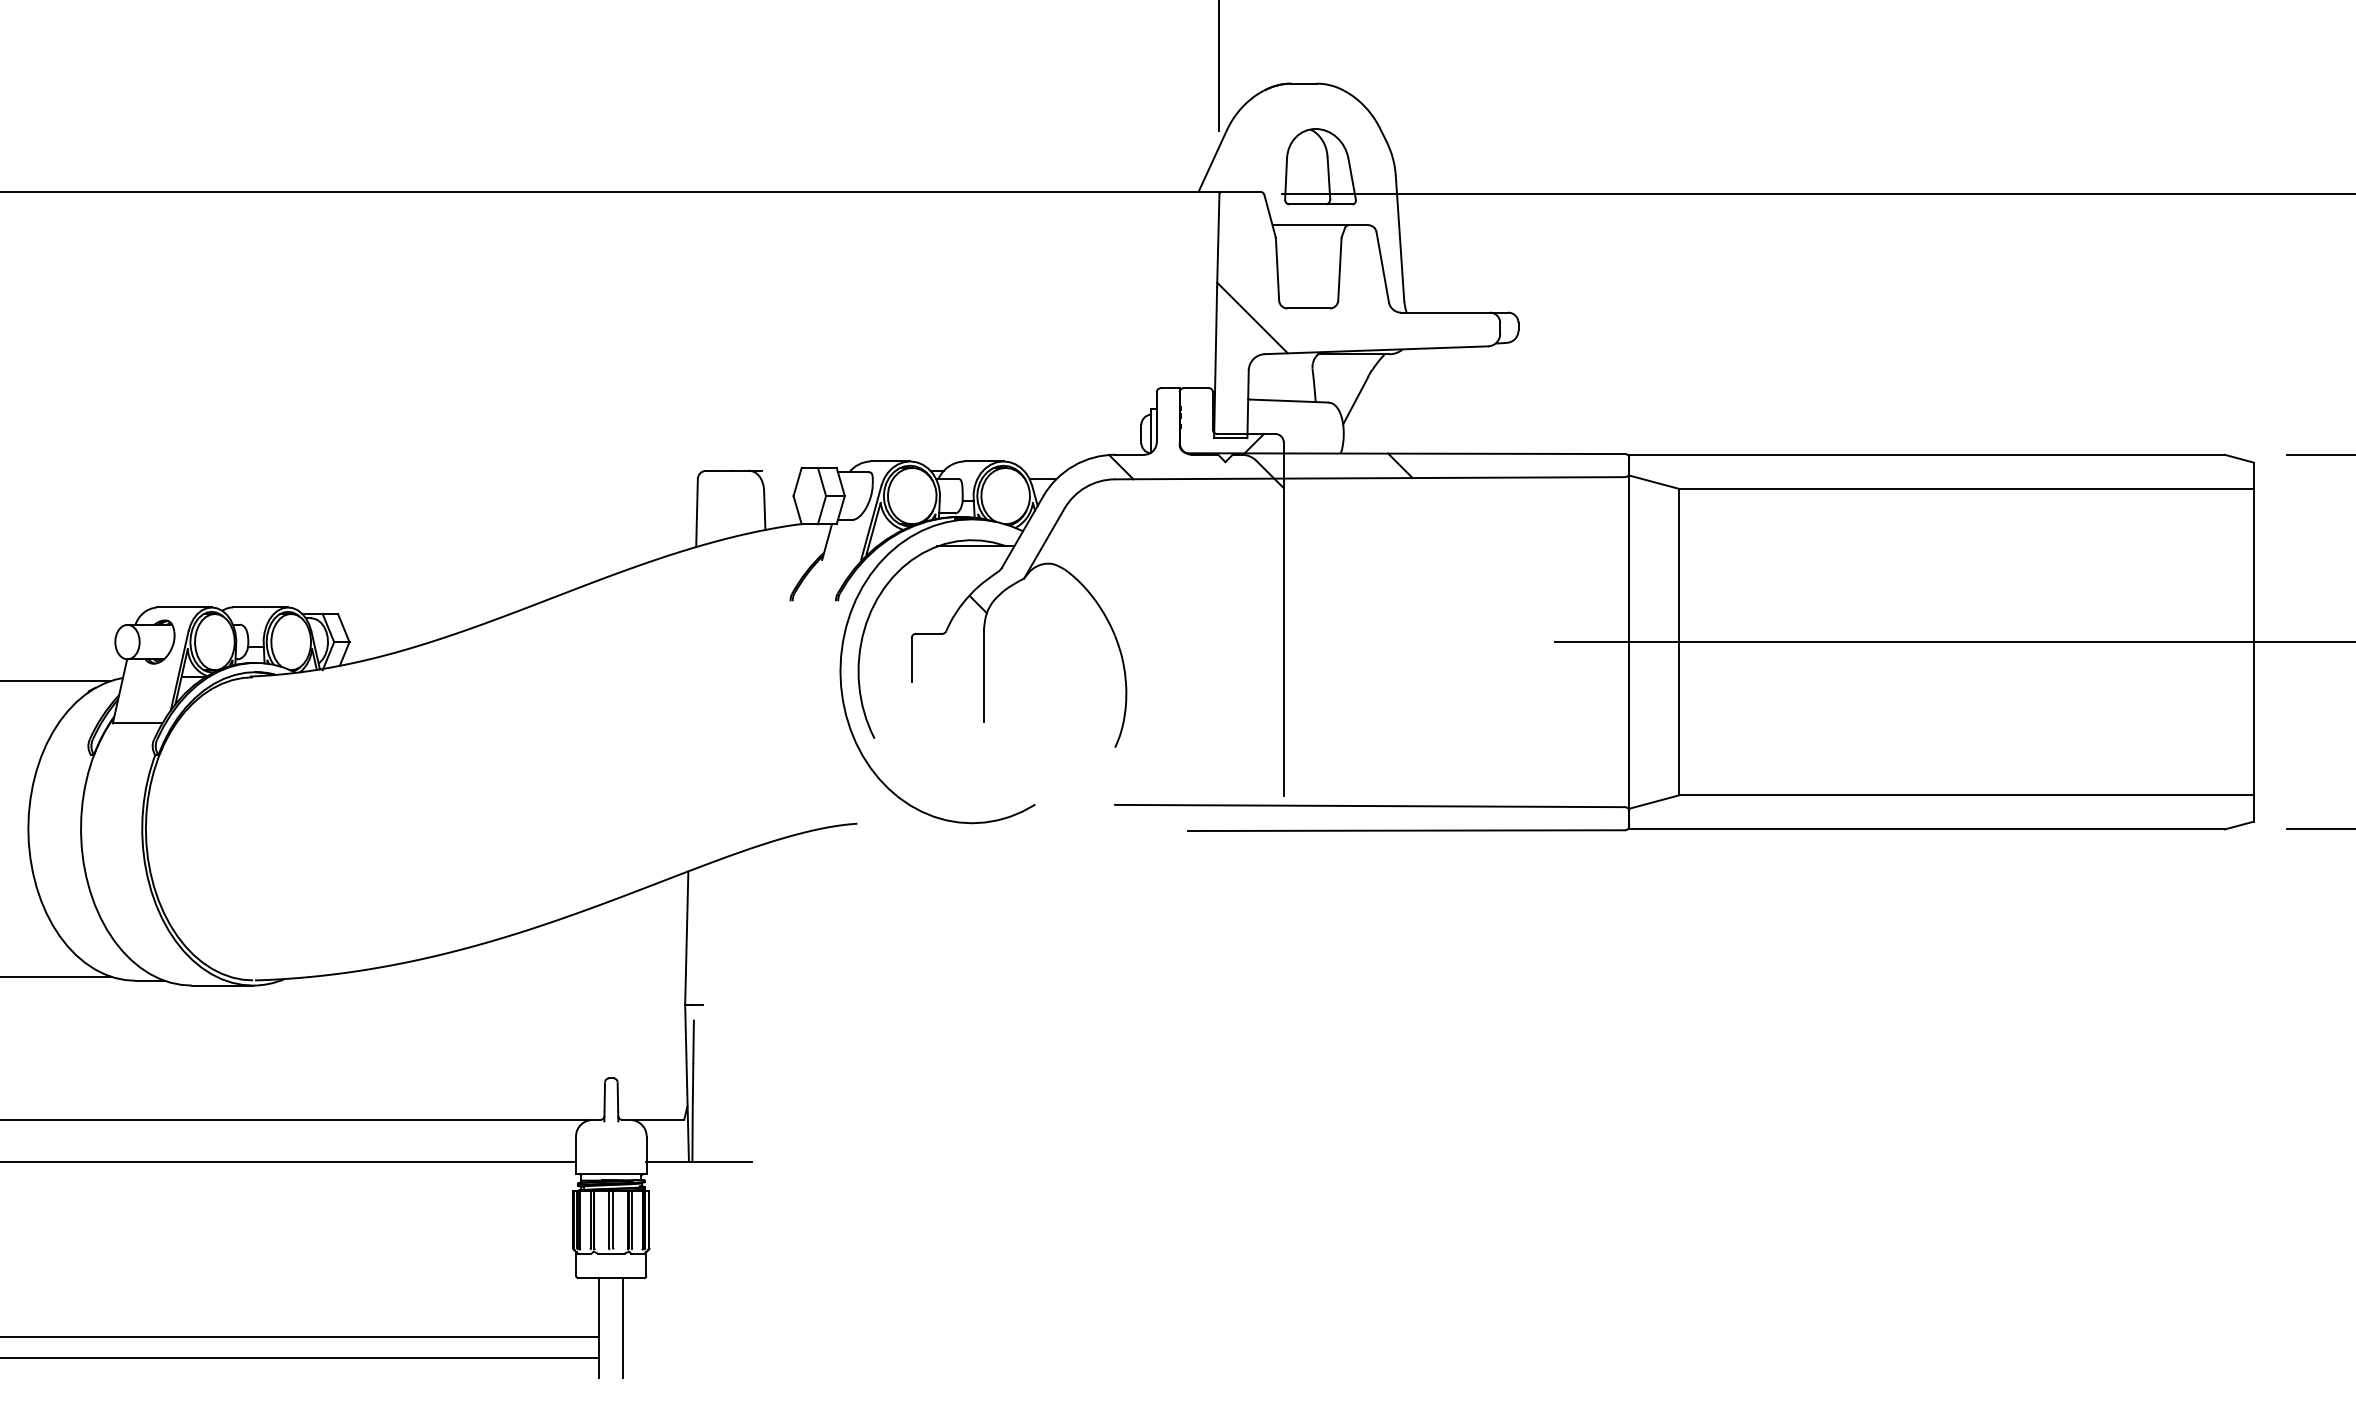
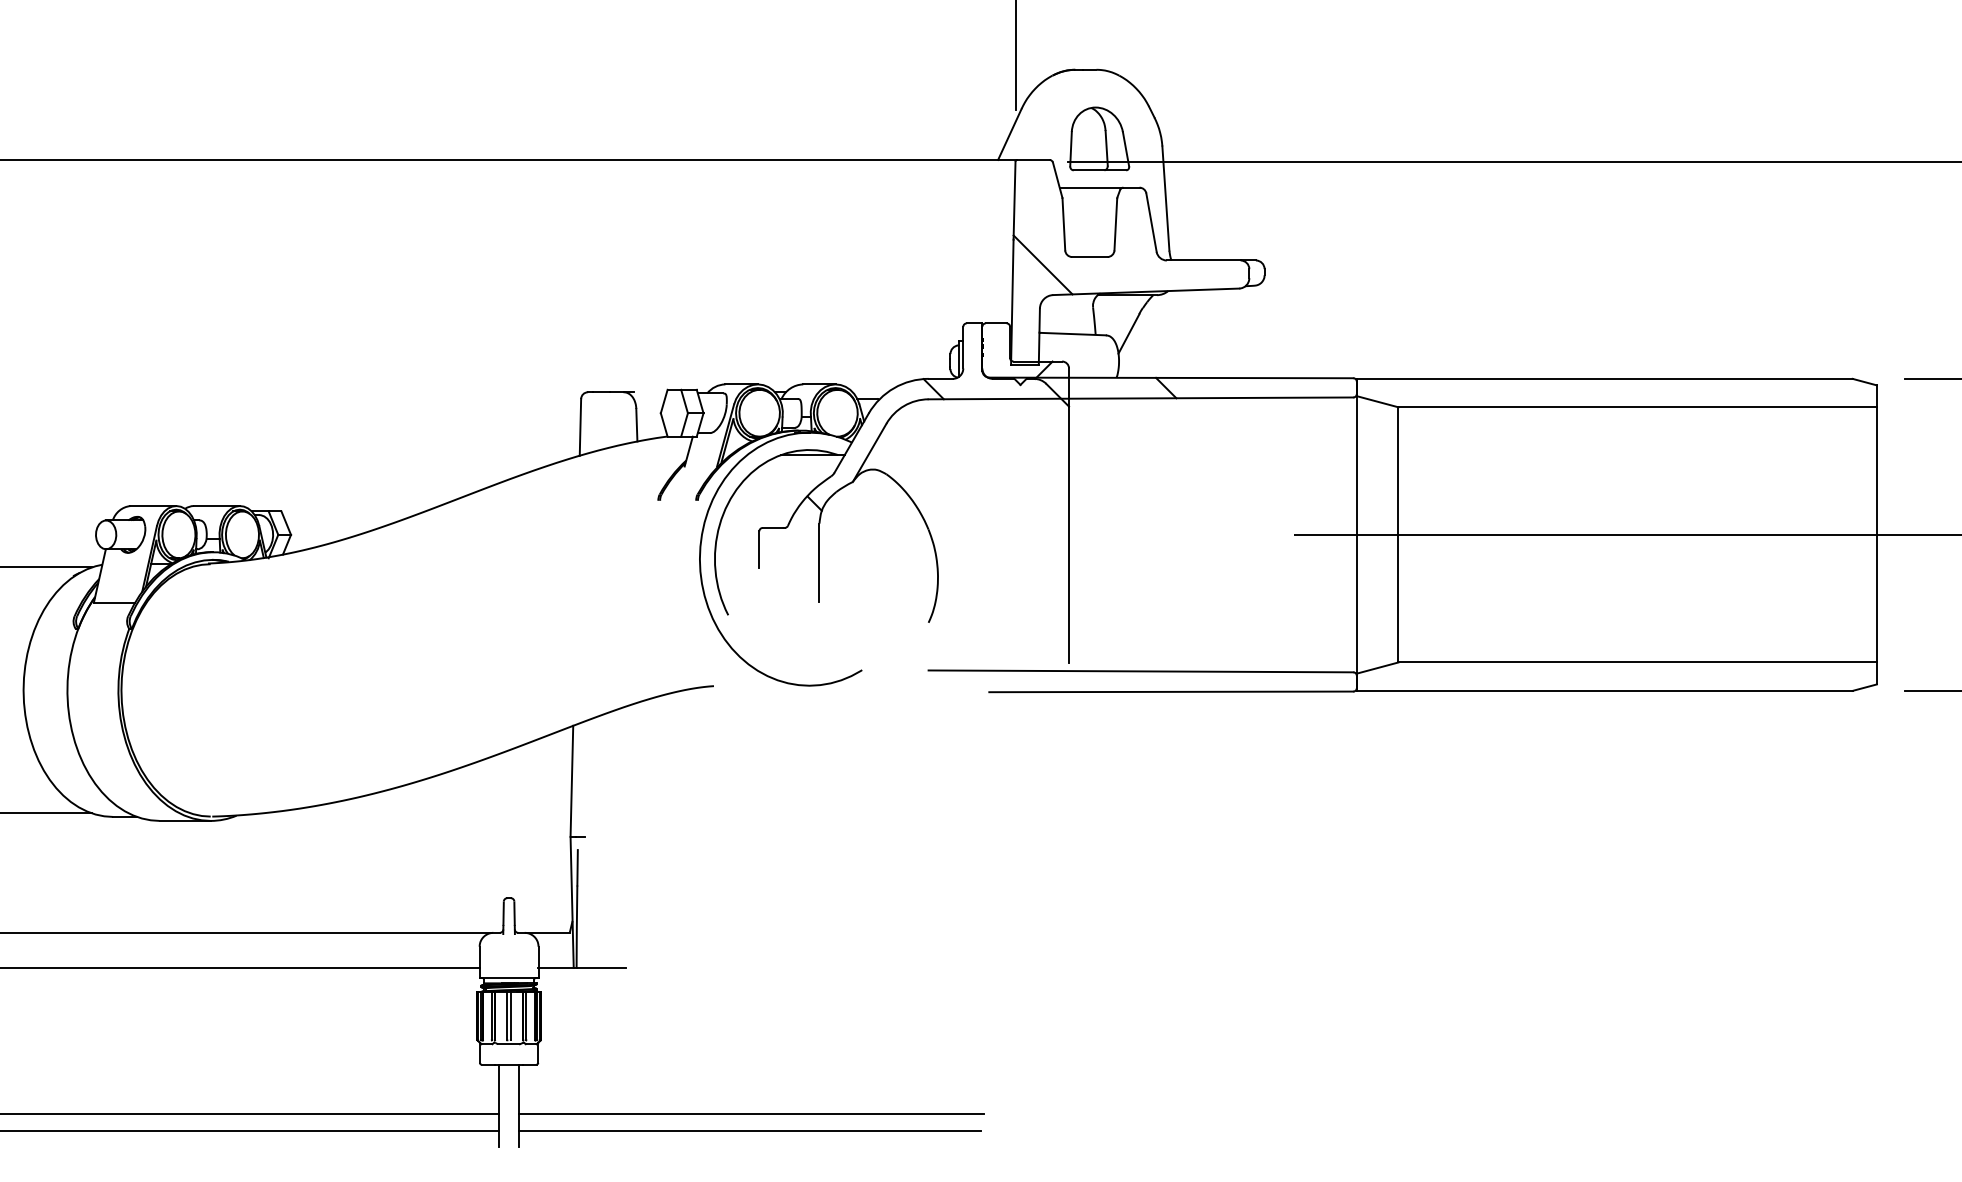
line: (902, 1337) -> (751, 1113), added
line: (900, 1358) -> (749, 1131), added

